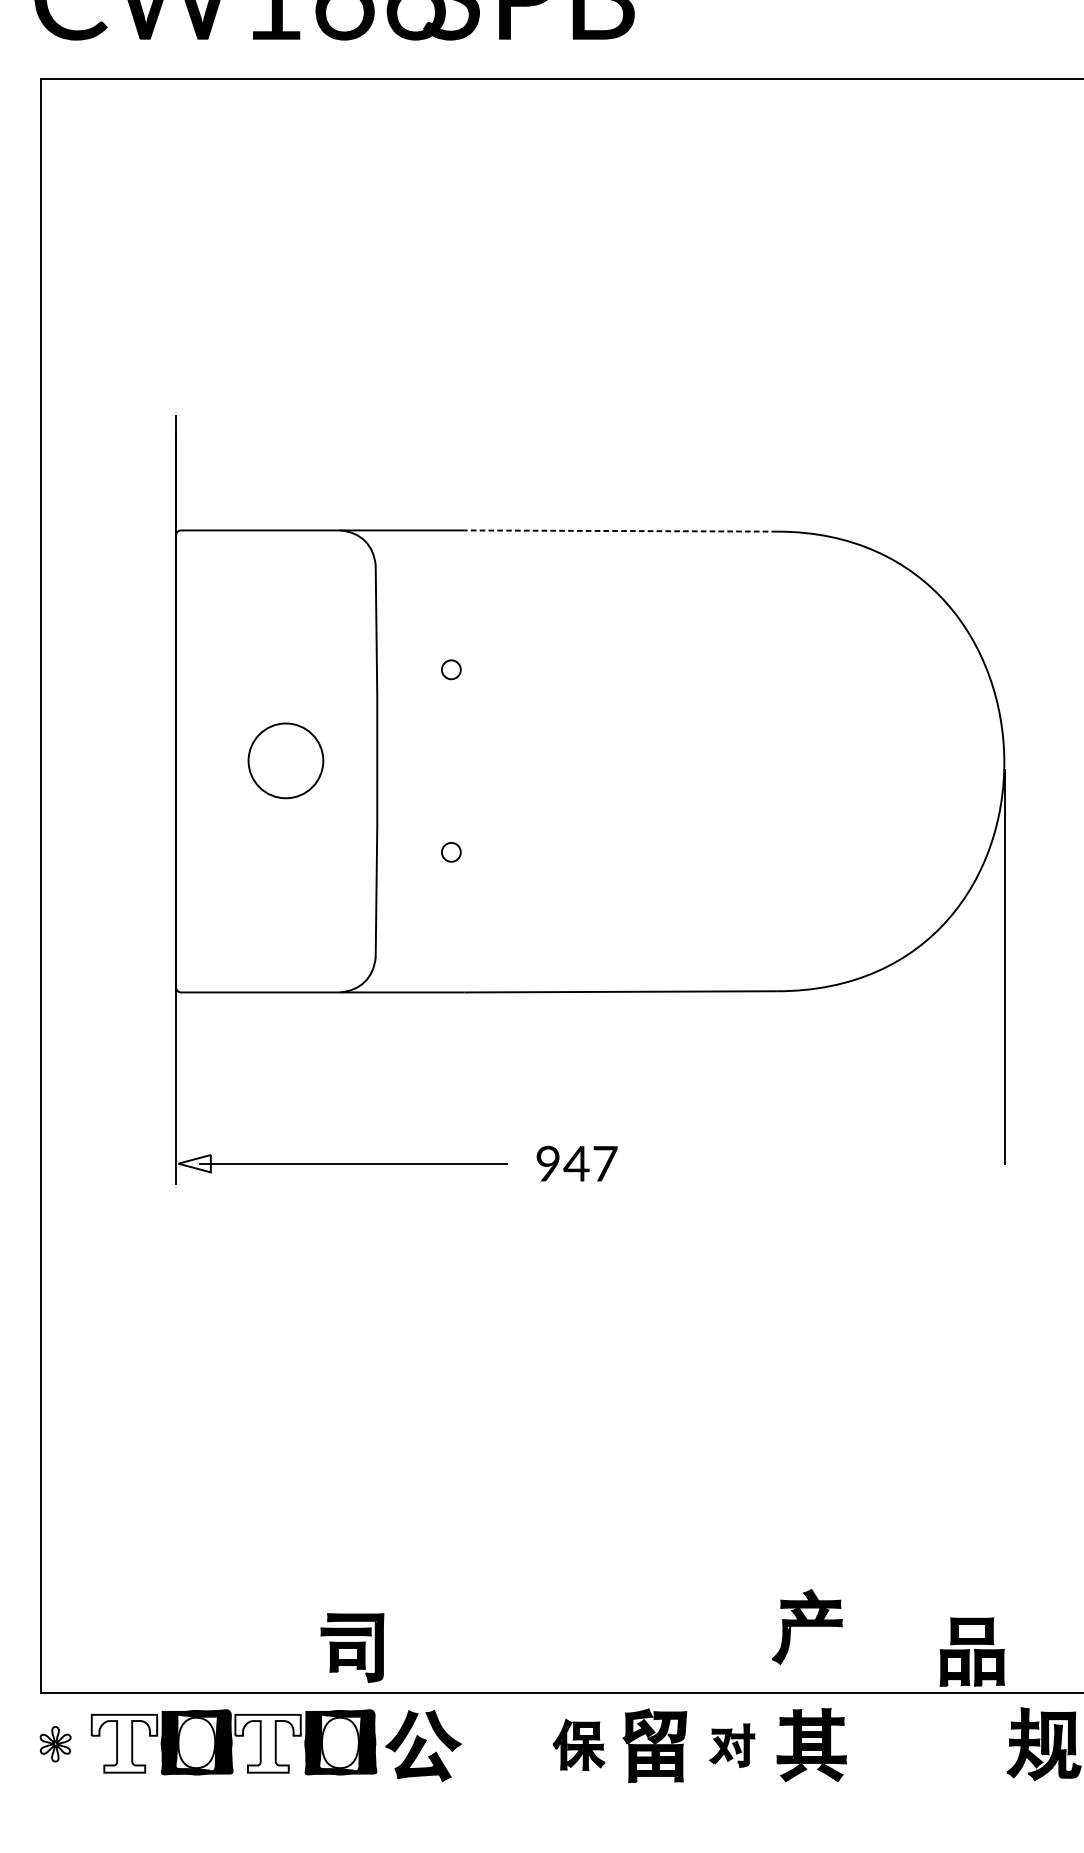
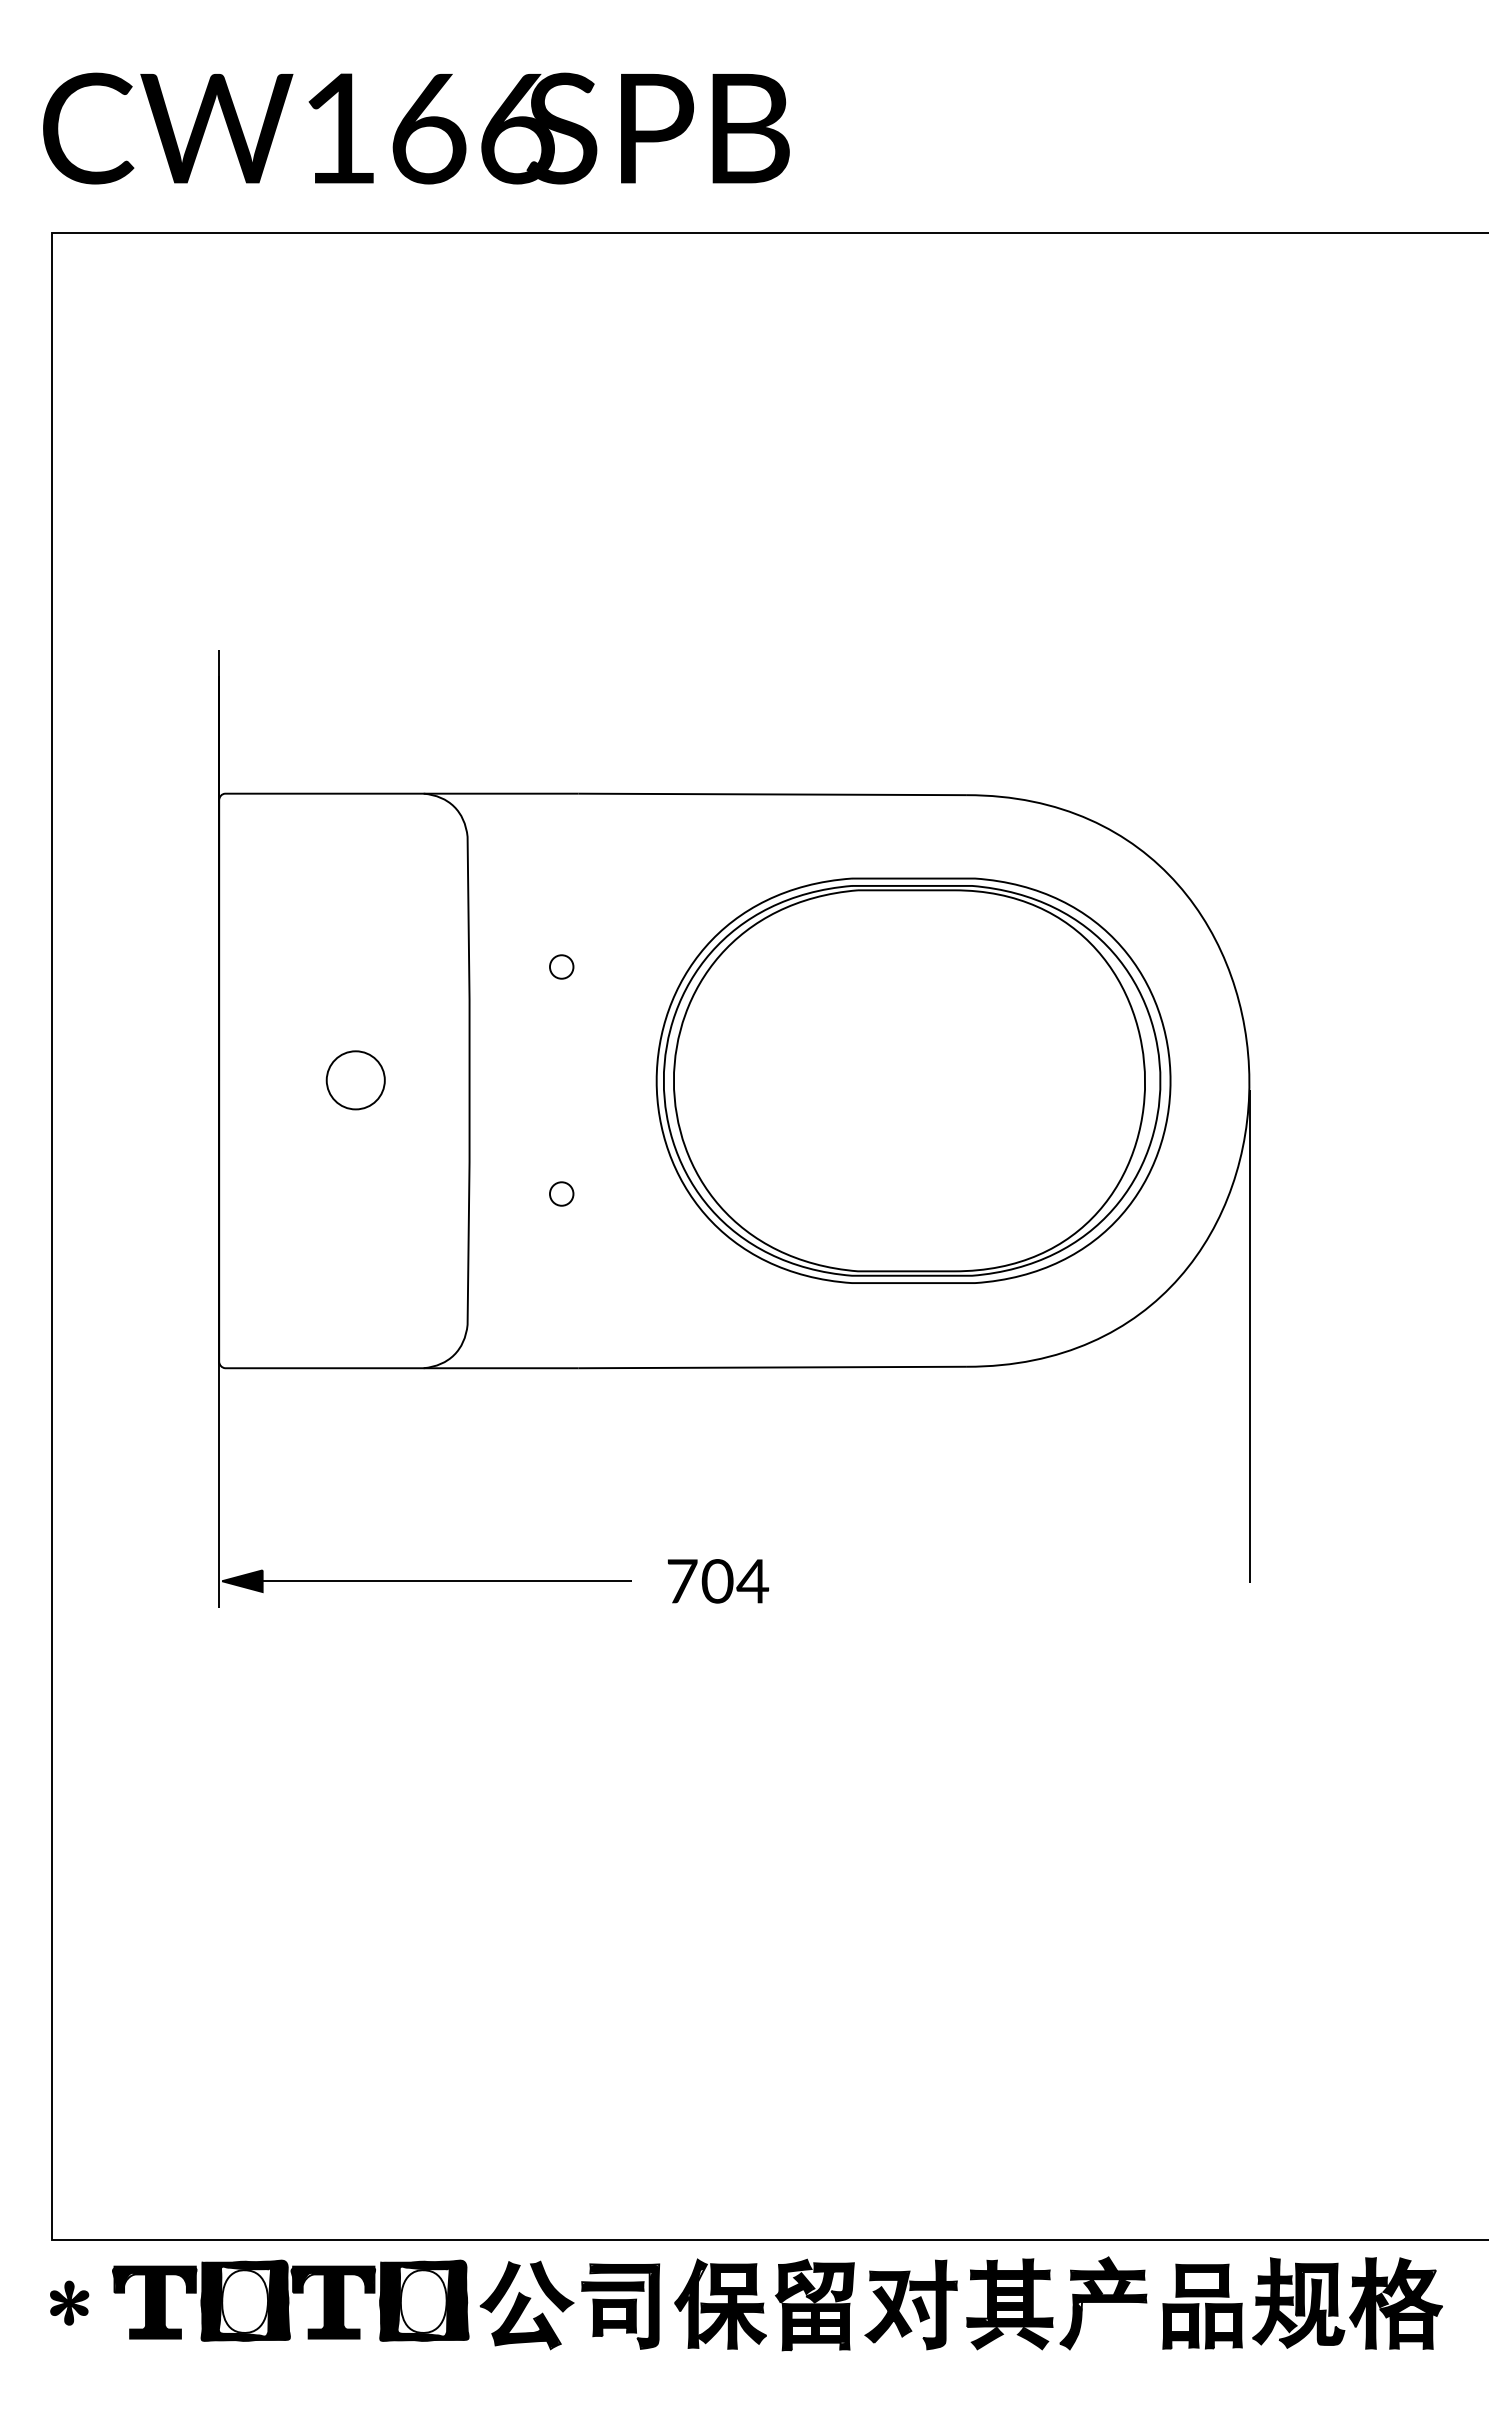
line: (620, 531) -> (772, 794), dashed -> solid
part: (285, 761) -> (355, 1080), size x0.62
part: (734, 761) -> (913, 1080), added
fill: (194, 1163) -> (242, 1581), added
text: (577, 1163) -> (718, 1581), 947 -> 704
part: (807, 1627) -> (1103, 2303), moved
part: (352, 1647) -> (620, 2306), moved
part: (972, 1652) -> (1202, 2306), moved
fill: (55, 1743) -> (69, 2302), added
fill: (123, 1743) -> (154, 2302), added
fill: (267, 1743) -> (333, 2302), added
part: (579, 1744) -> (720, 2303), size x1.43
part: (731, 1745) -> (910, 2304), size x1.67

